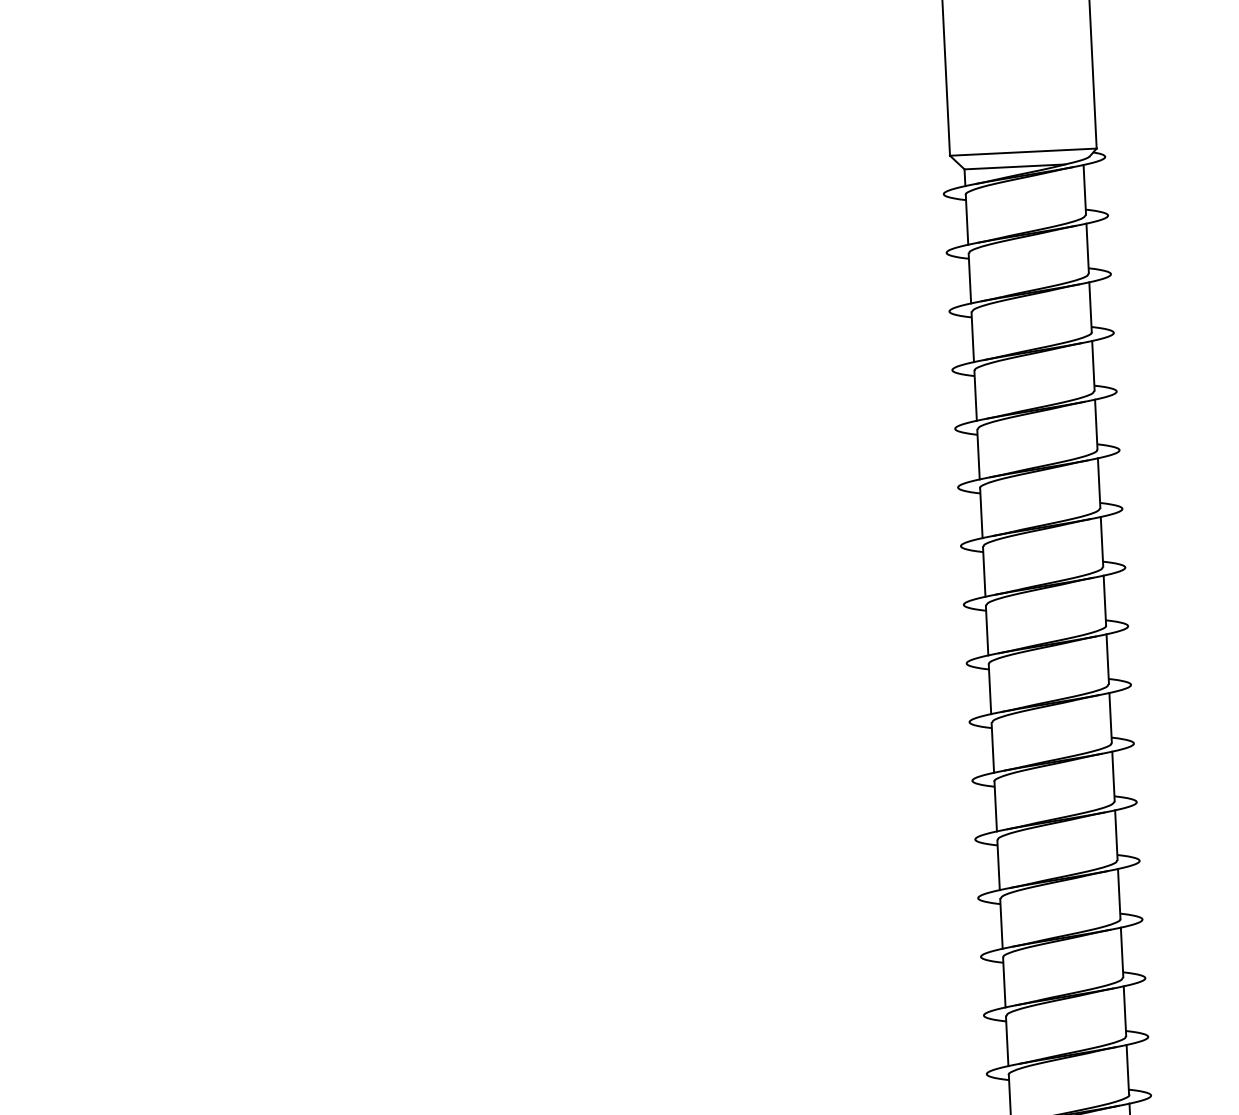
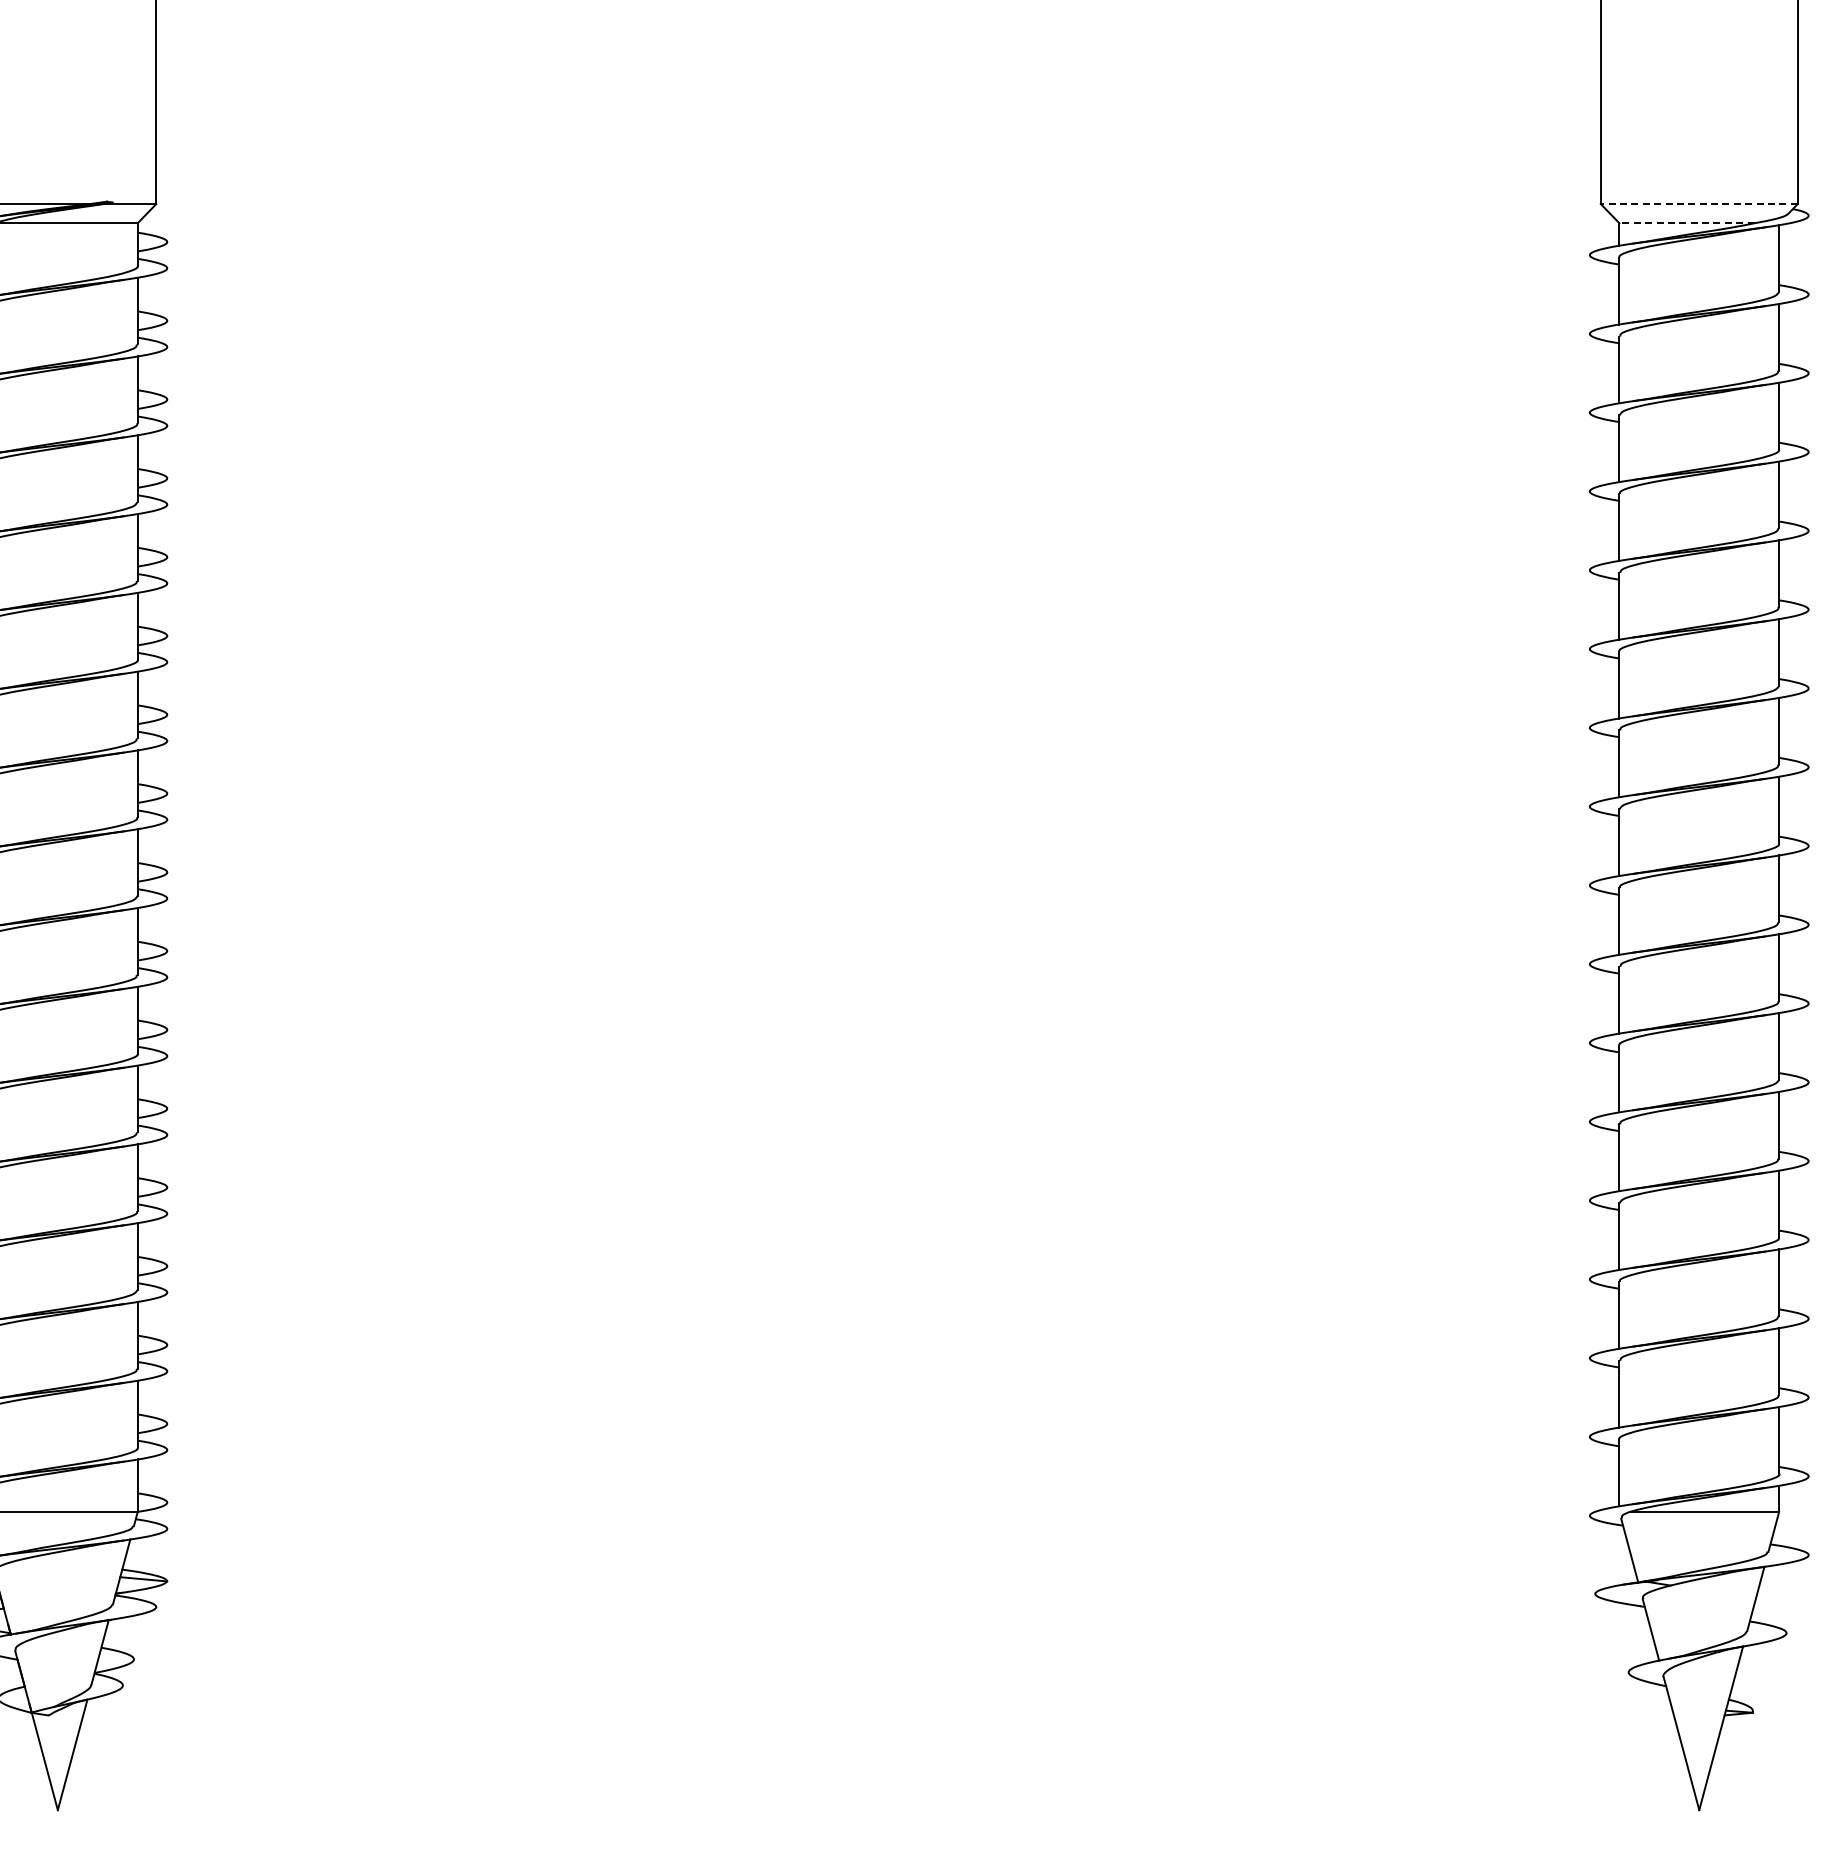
line: (1022, 152) -> (1698, 204), solid -> dashed
line: (1014, 167) -> (1686, 223), solid -> dashed

